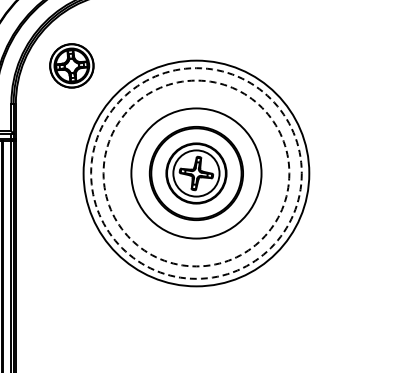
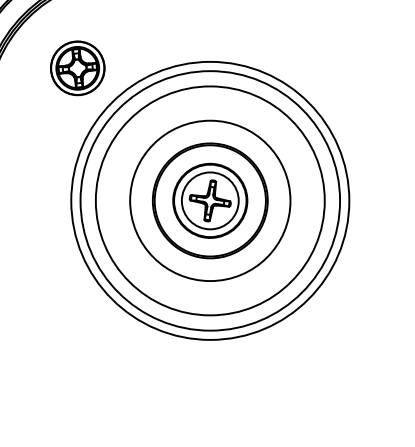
part: (71, 65) -> (77, 67), moved
circle: (196, 173) -> (210, 200), dashed -> solid
circle: (196, 173) -> (210, 200), dashed -> solid

